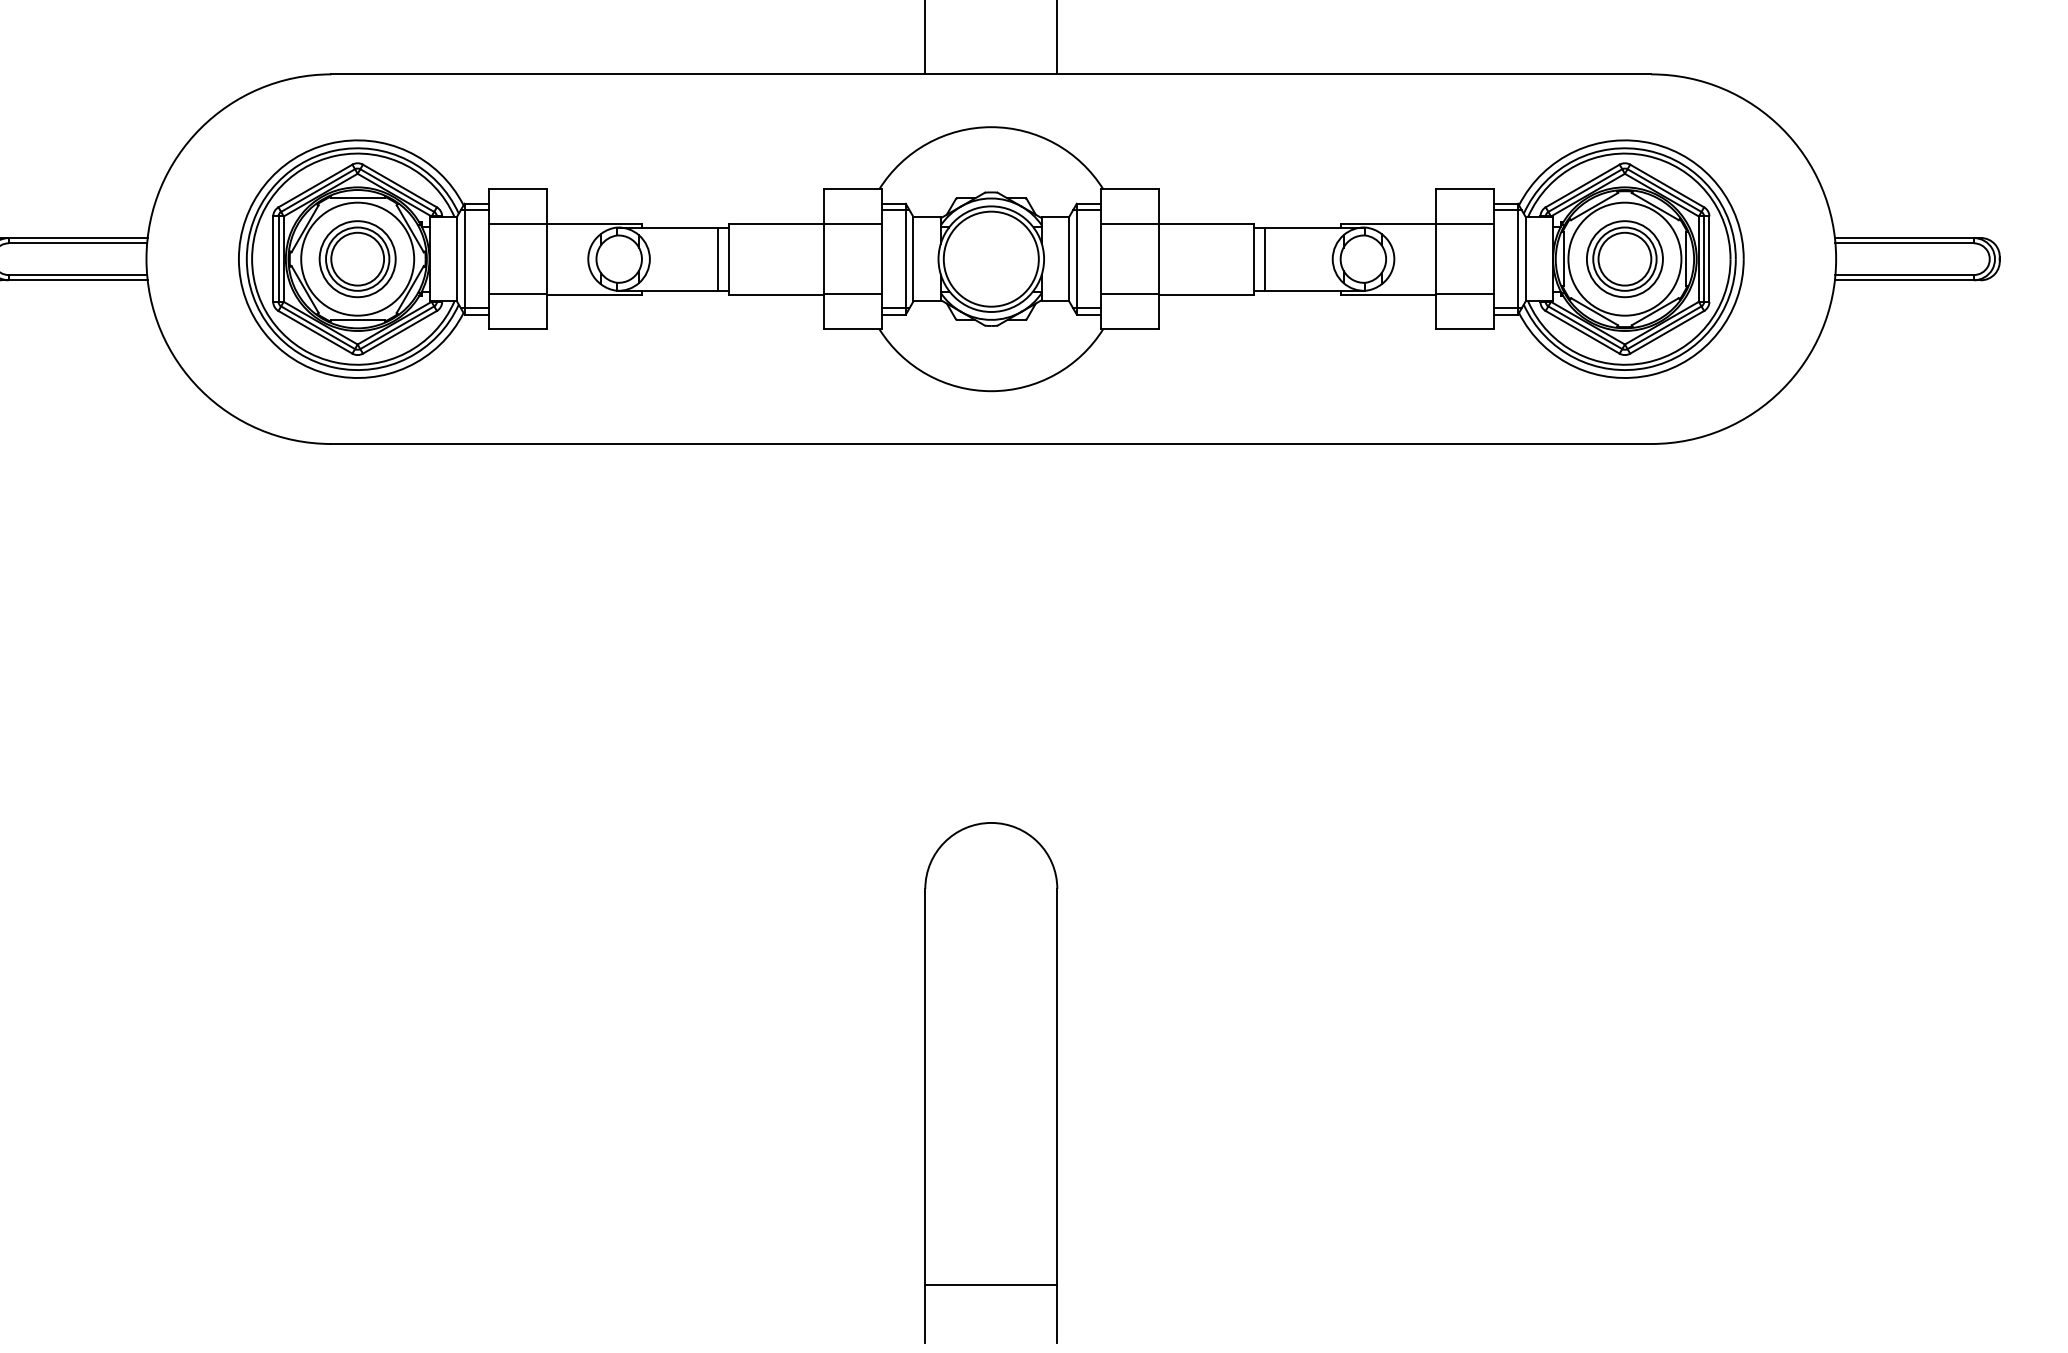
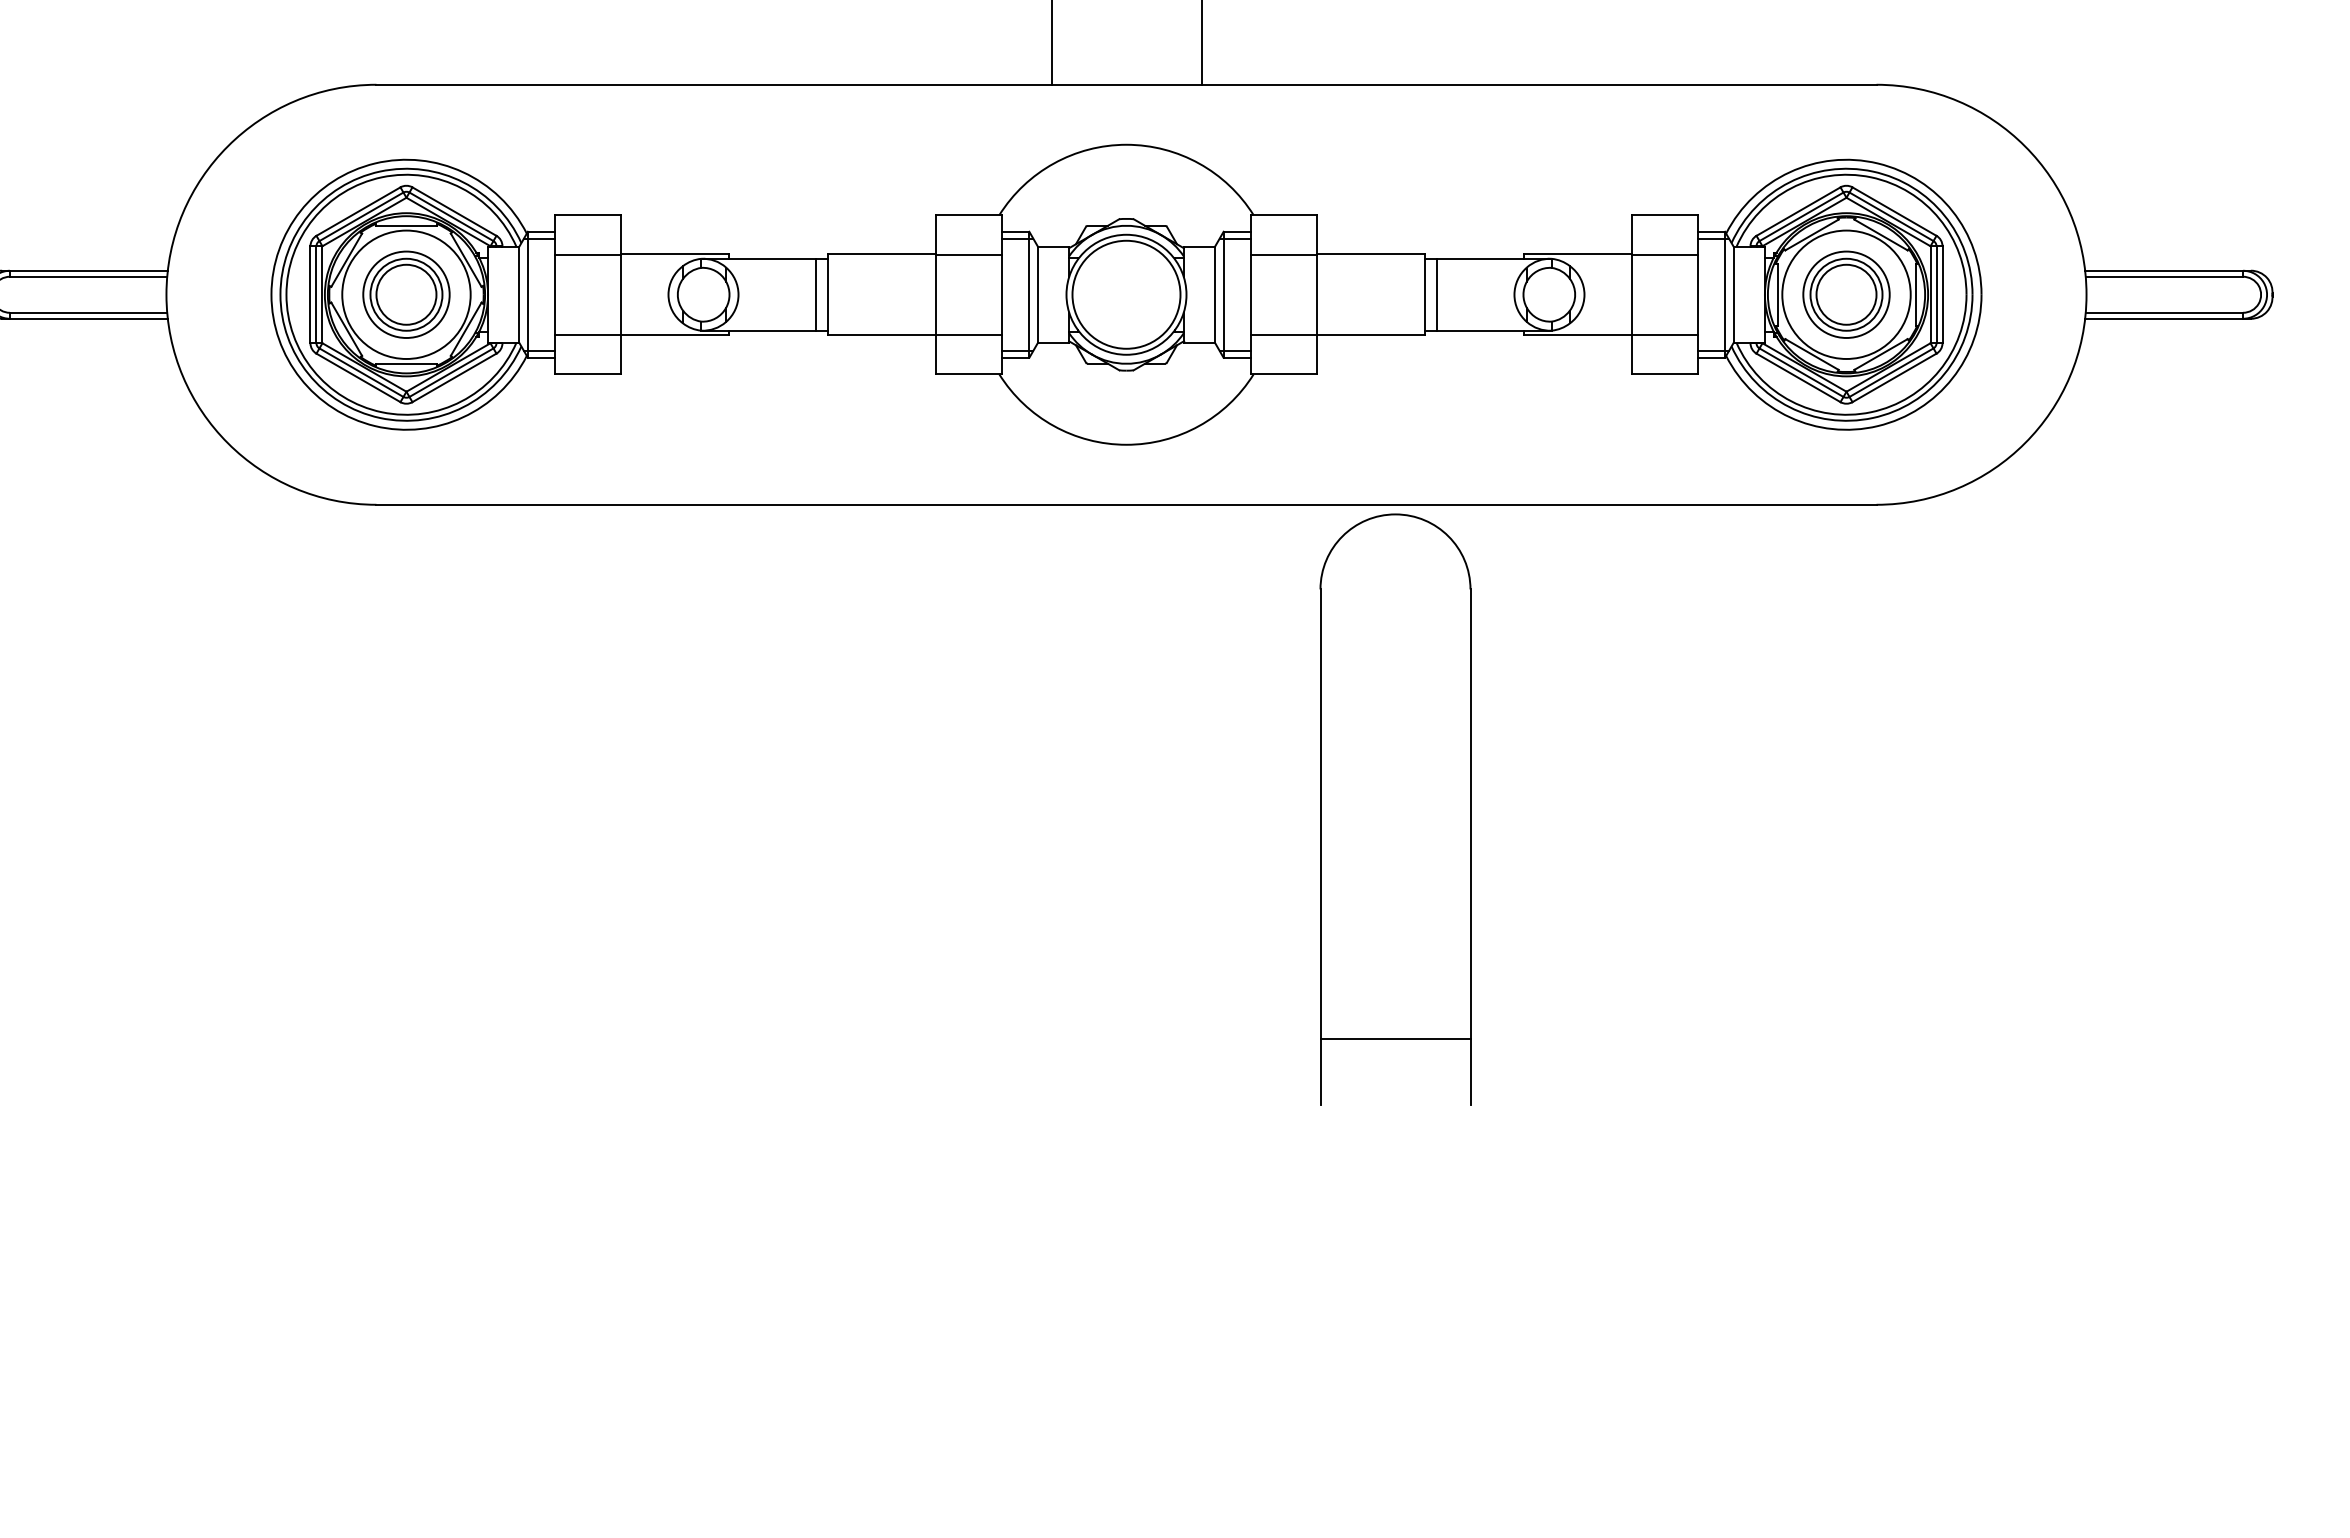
part: (991, 1082) -> (1395, 809), moved

